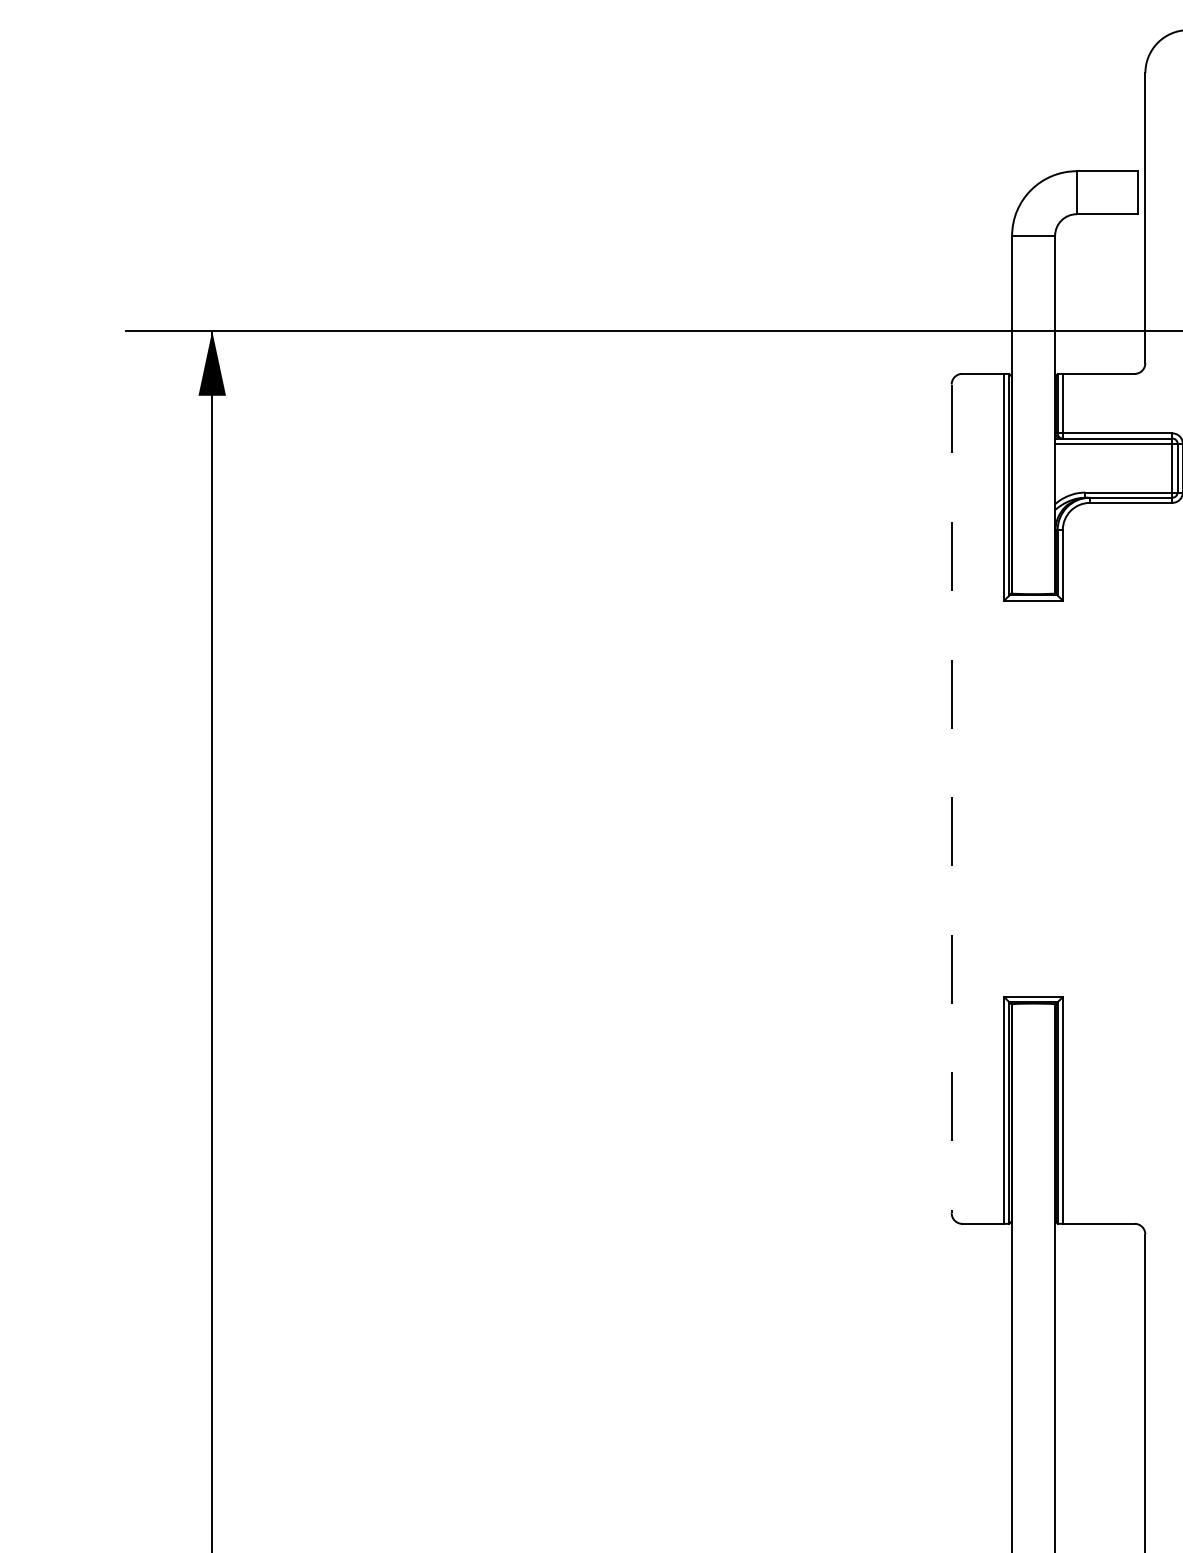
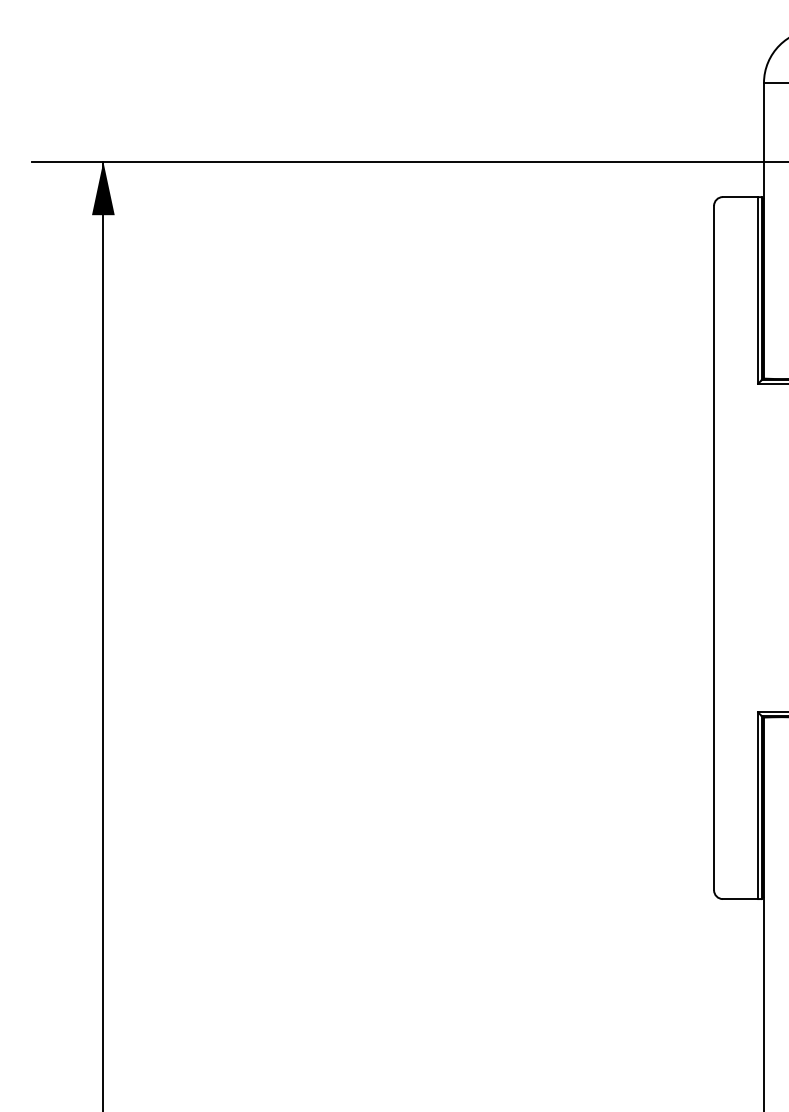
line: (951, 799) -> (713, 548), dashed -> solid

